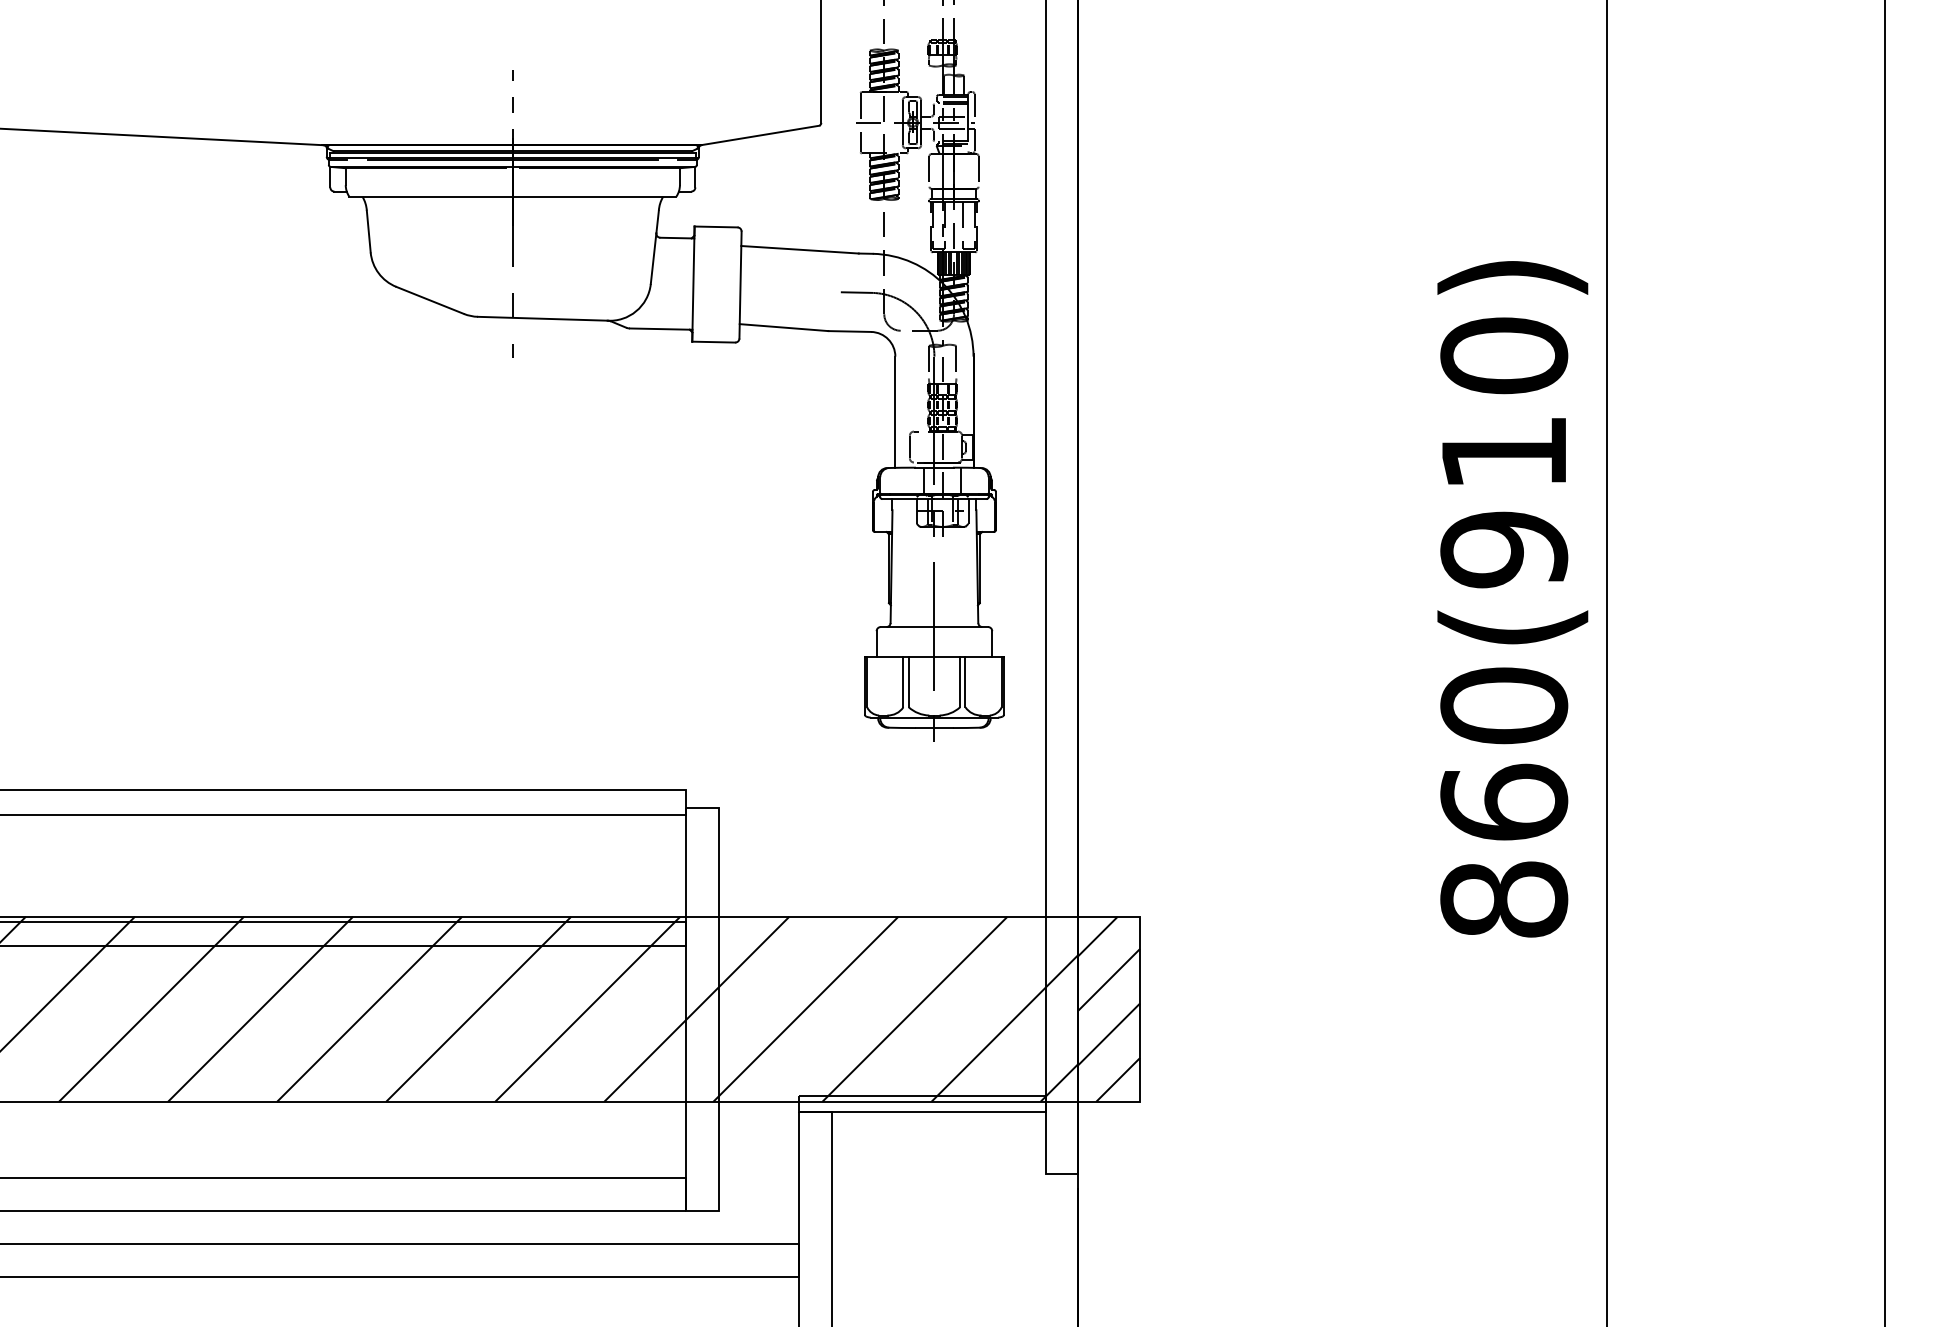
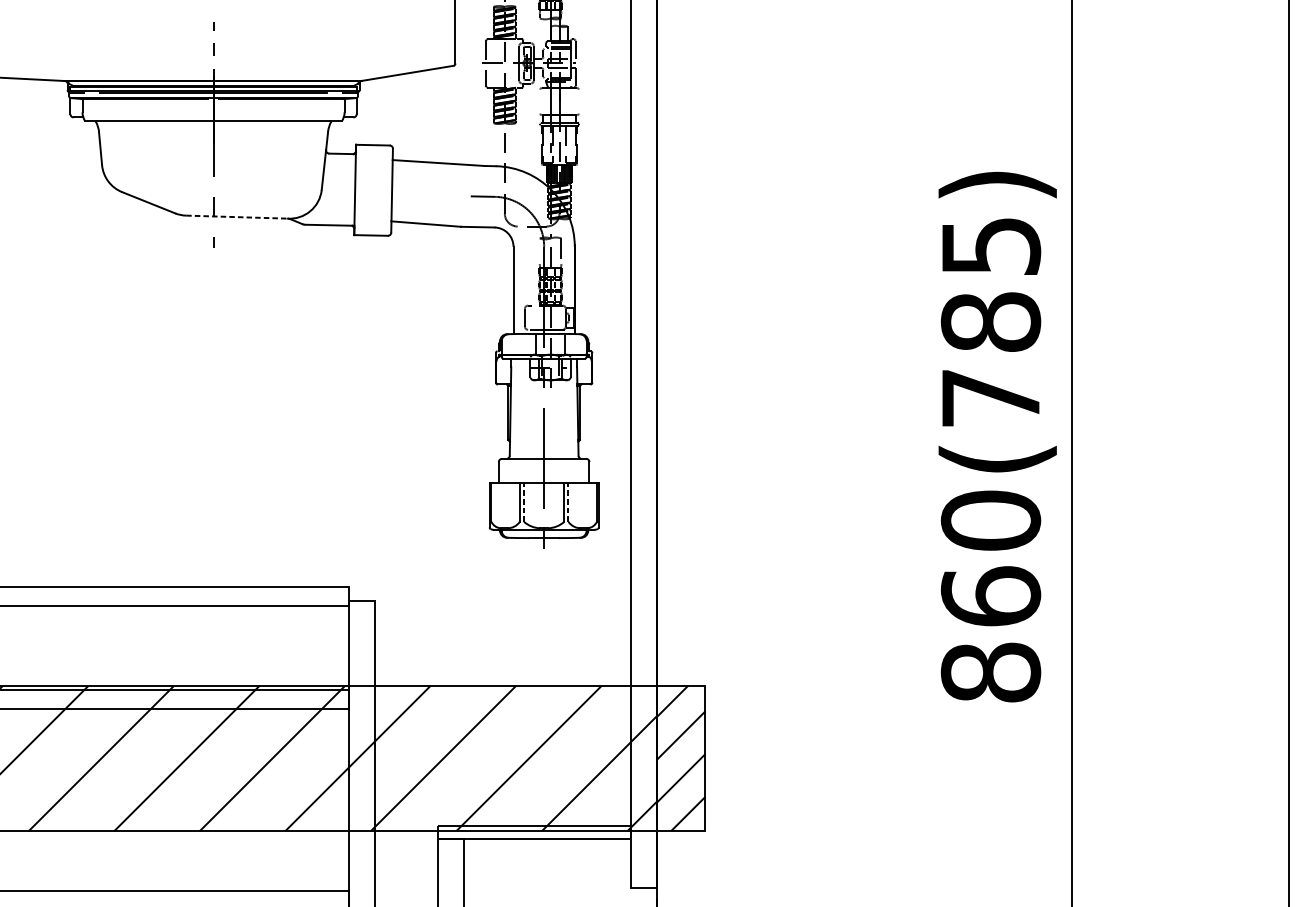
line: (929, 171) -> (540, 101), removed
line: (978, 171) -> (578, 101), removed
line: (542, 318) -> (236, 216), solid -> dashed
line: (928, 361) -> (539, 250), removed
text: (1504, 452) -> (991, 322), 860(910) -> 860(785)
line: (908, 682) -> (523, 502), solid -> dashed
line: (965, 682) -> (568, 502), solid -> dashed

